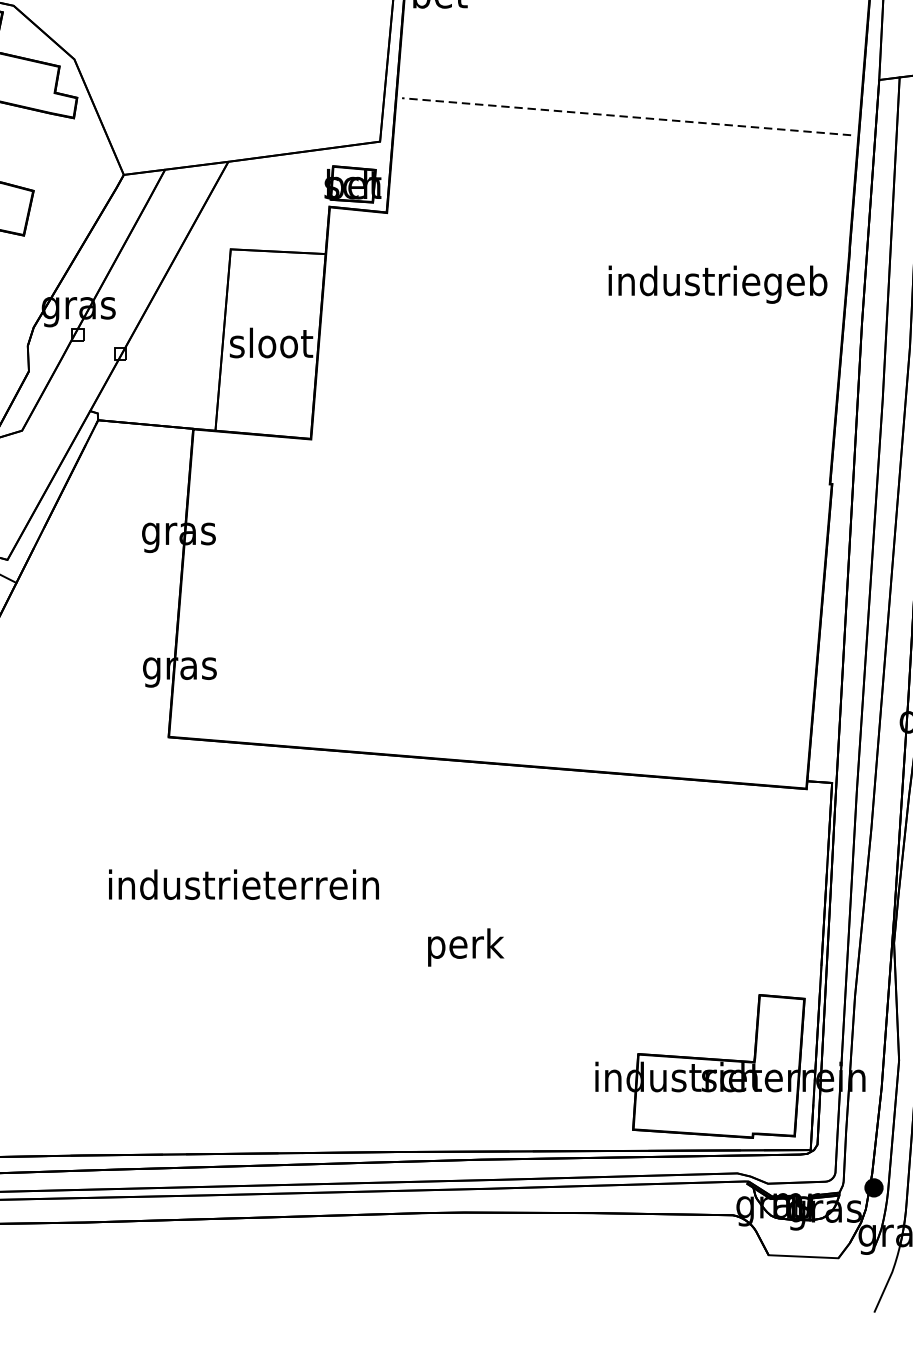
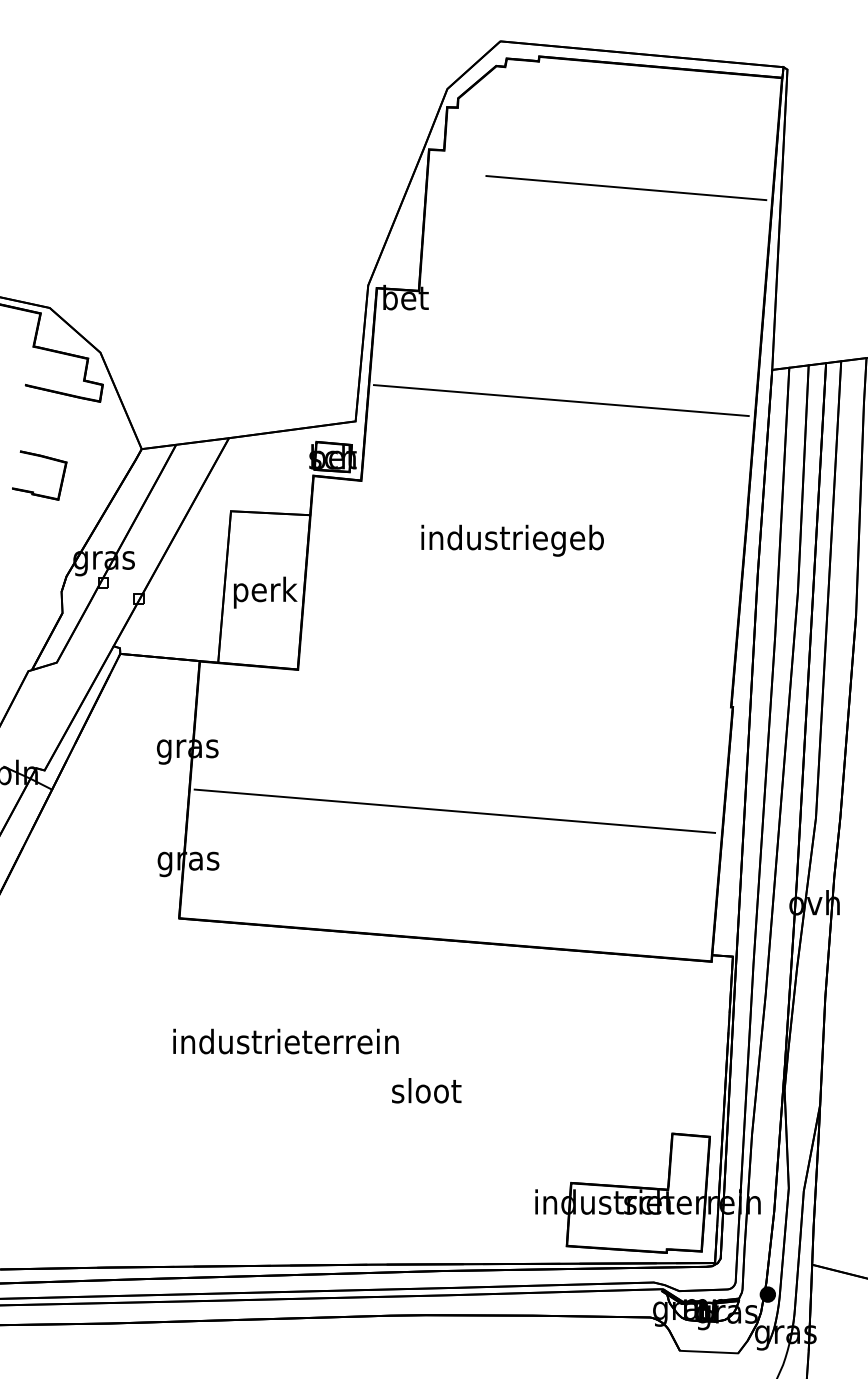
line: (625, 116) -> (560, 400), dashed -> solid
text: (717, 284) -> (512, 540), moved
text: (270, 346) -> (264, 592), sloot -> perk
line: (498, 607) -> (454, 810), added
text: (243, 884) -> (285, 1041), moved
text: (465, 946) -> (426, 1093), perk -> sloot

